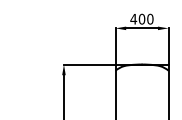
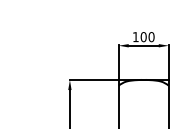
text: (133, 19) -> (135, 37), 400 -> 100

